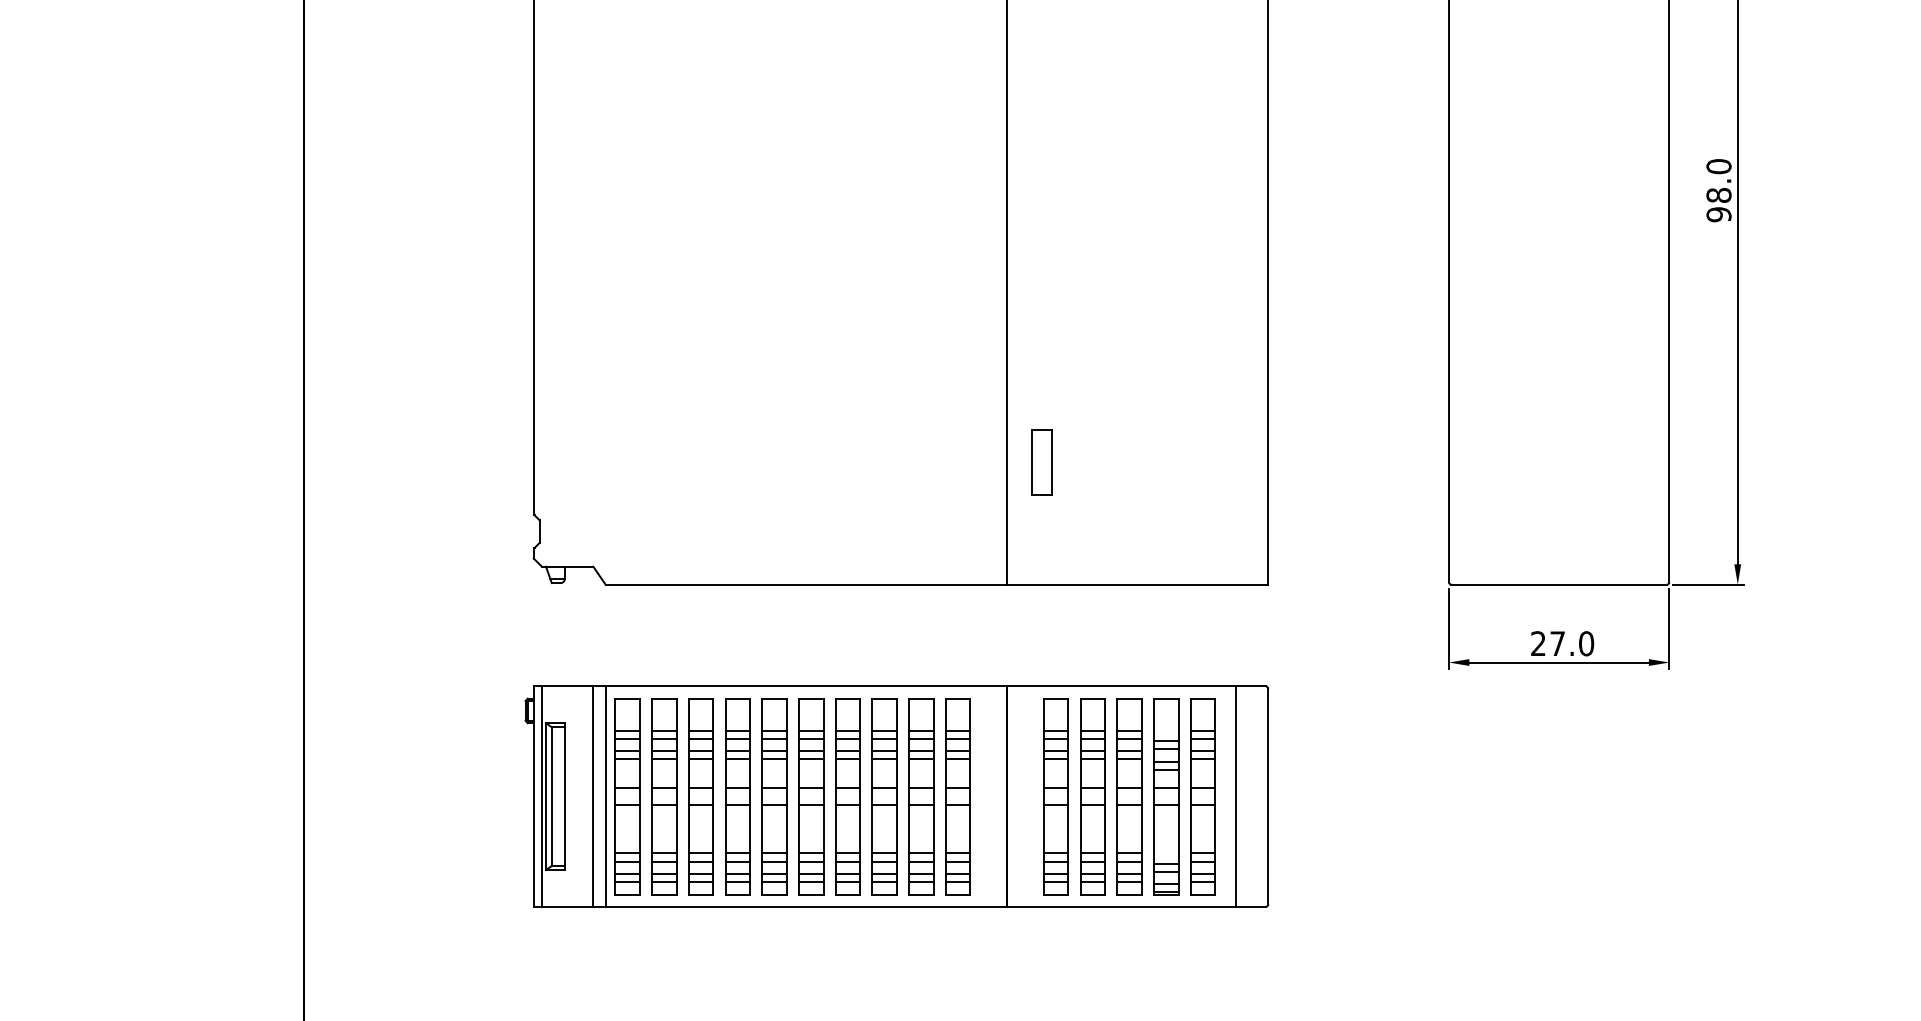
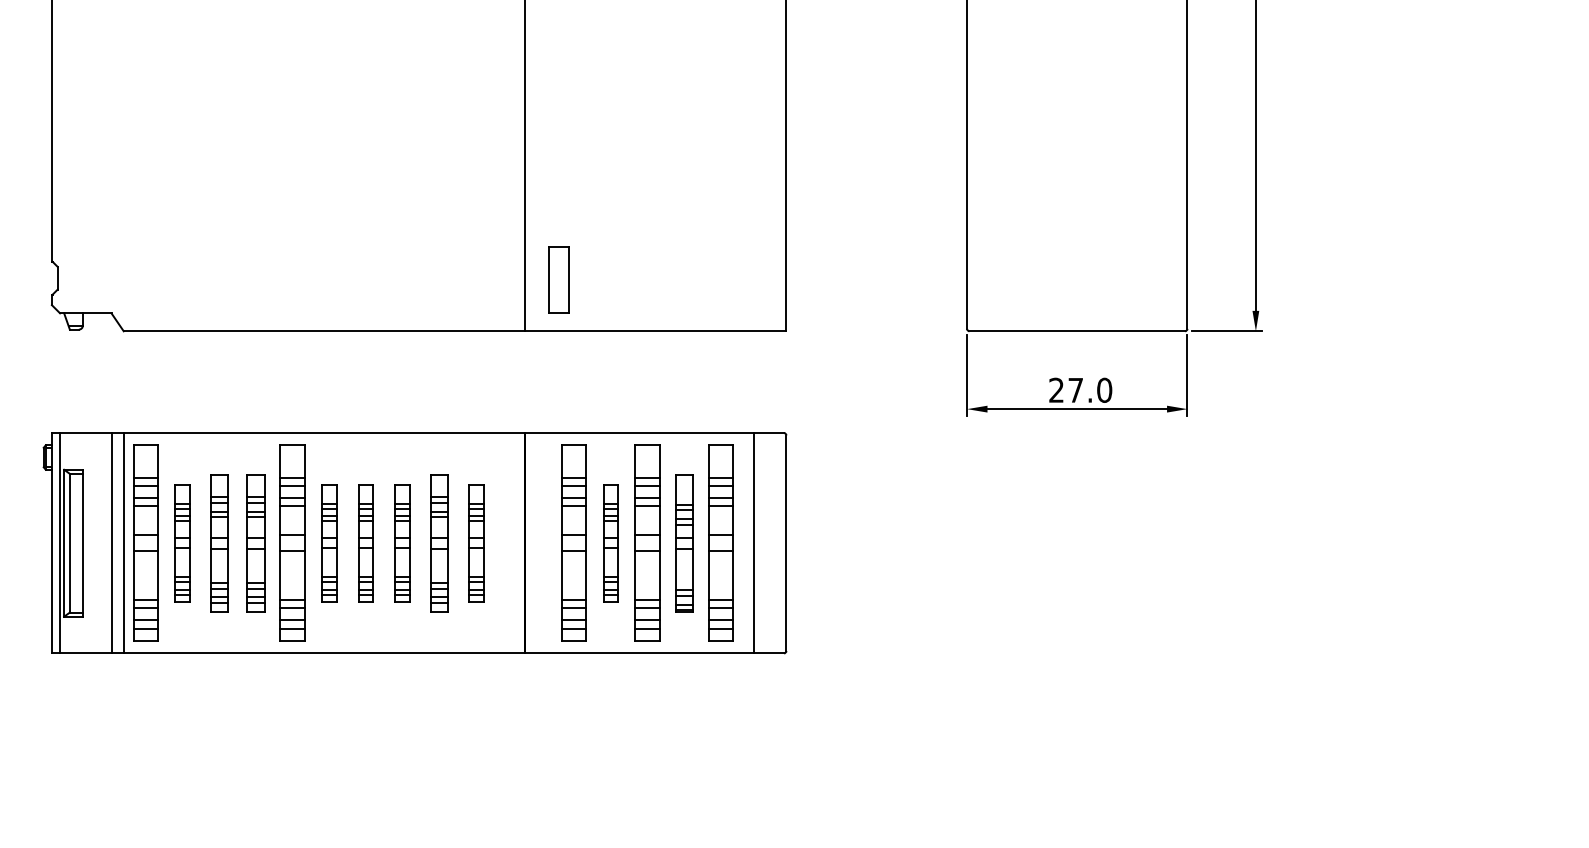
part: (1041, 462) -> (558, 280), moved
part: (664, 796) -> (182, 543), size x0.6
part: (700, 796) -> (218, 543), size x0.7
part: (737, 796) -> (255, 543), size x0.7
part: (811, 796) -> (329, 543), size x0.6
part: (847, 796) -> (365, 543), size x0.6
part: (884, 796) -> (402, 543), size x0.6
part: (921, 796) -> (439, 543), size x0.7
part: (957, 796) -> (475, 543), size x0.6
part: (1092, 796) -> (610, 543), size x0.6
part: (1166, 796) -> (684, 543), size x0.7

